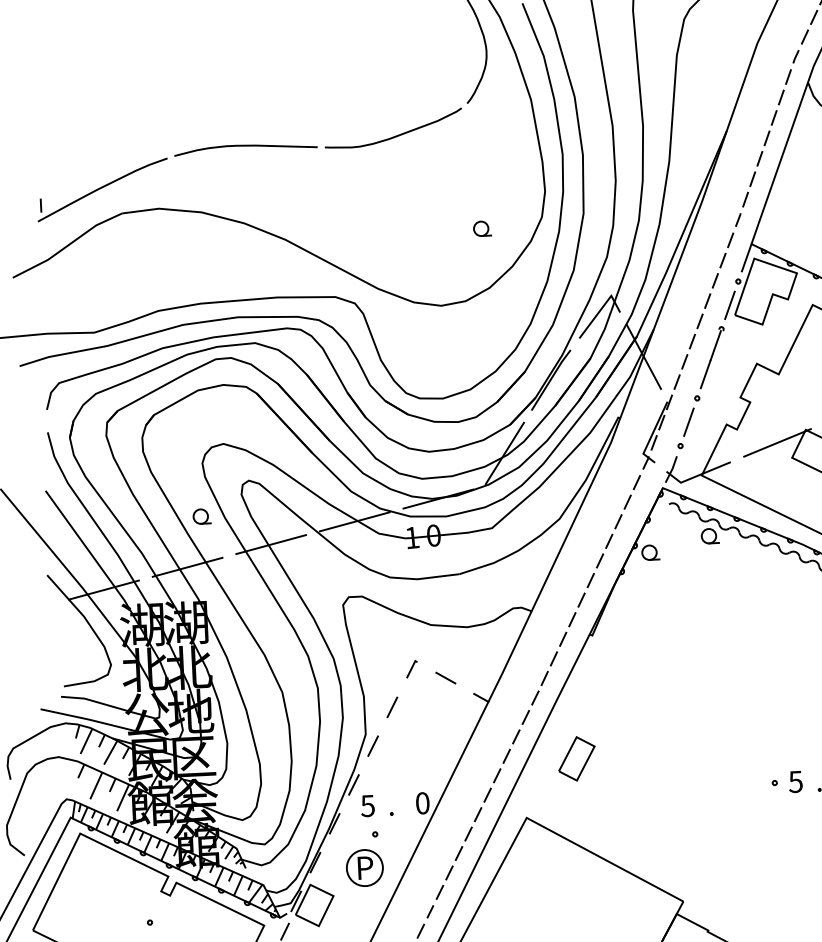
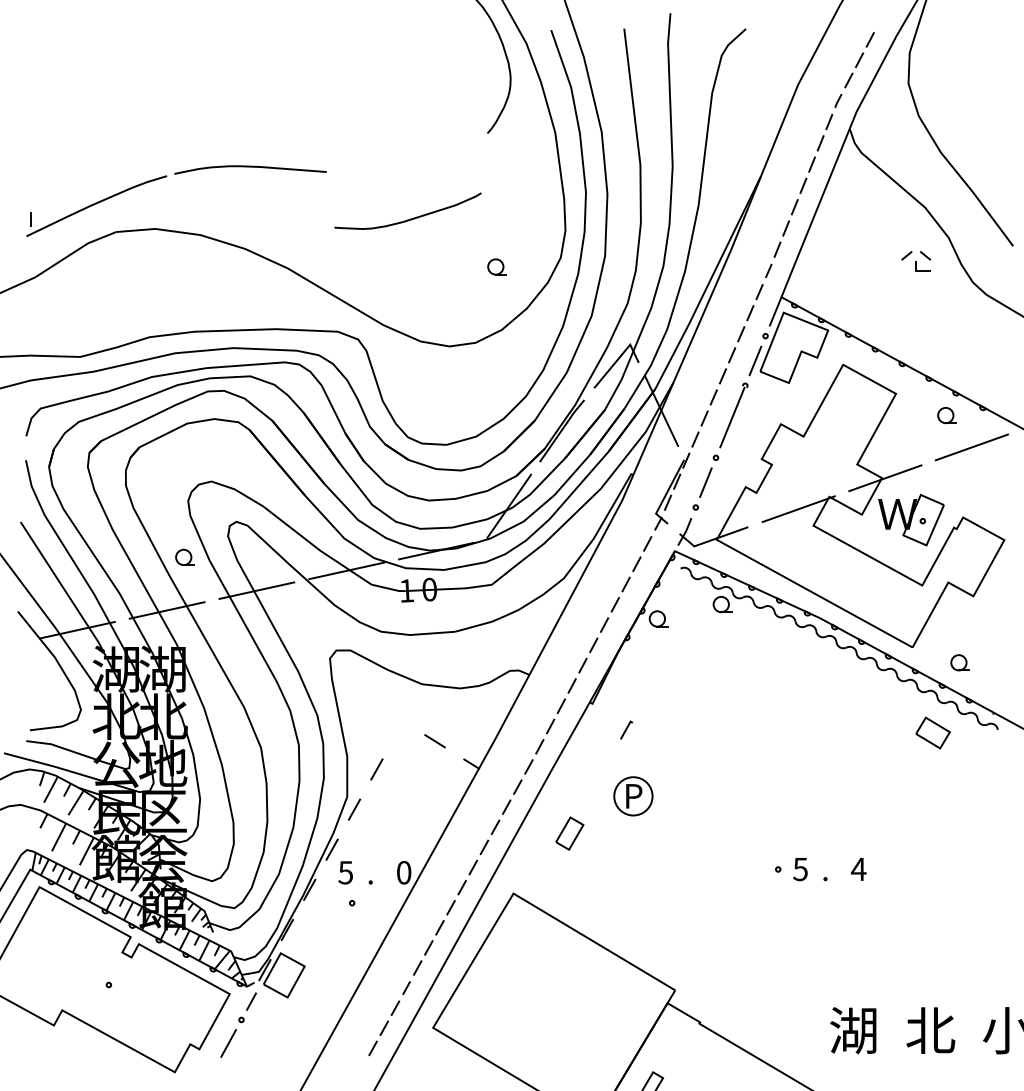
curve: (396, 135) -> (410, 218), moved
line: (411, 668) -> (626, 729), moved
part: (576, 758) -> (569, 833), size x0.7
part: (364, 868) -> (633, 796), moved

